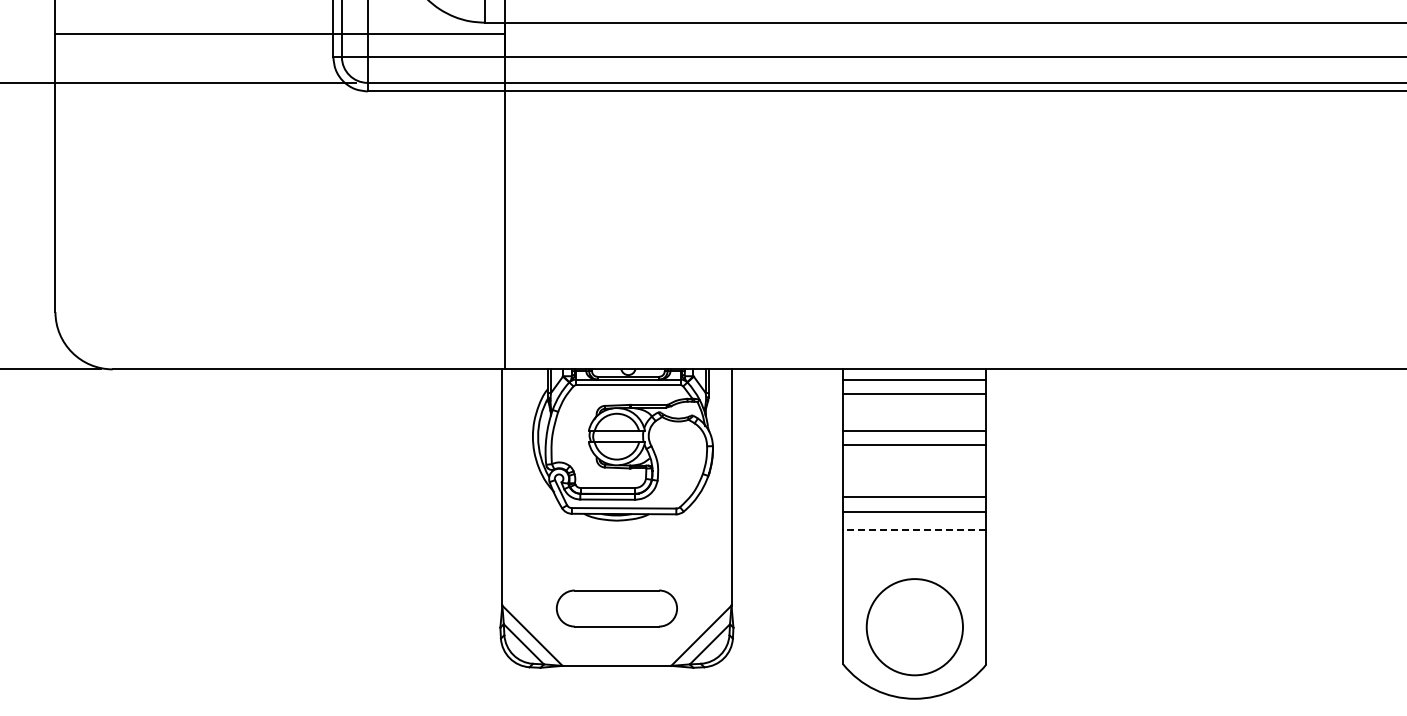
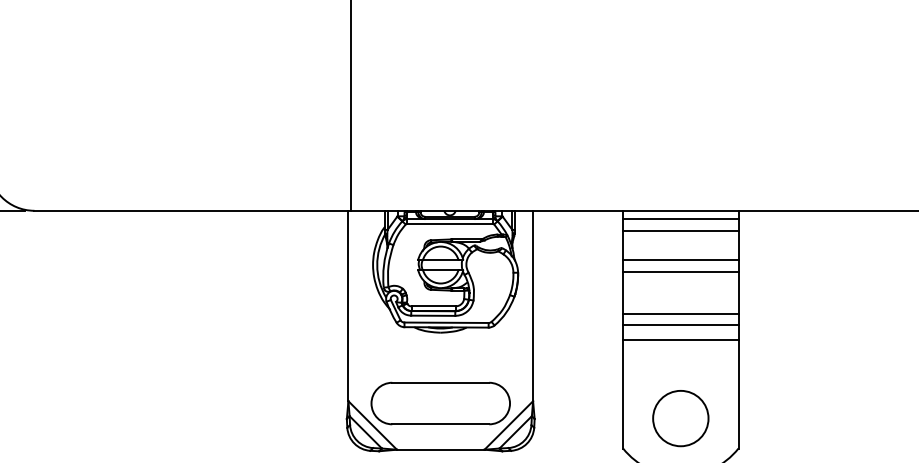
line: (914, 529) -> (680, 339), dashed -> solid
part: (616, 608) -> (440, 403), size x1.43
circle: (914, 626) -> (680, 417), size x0.71

